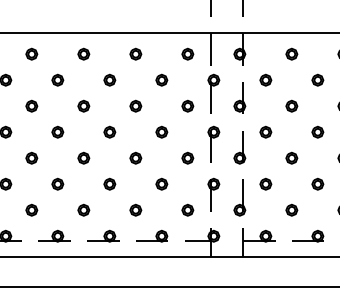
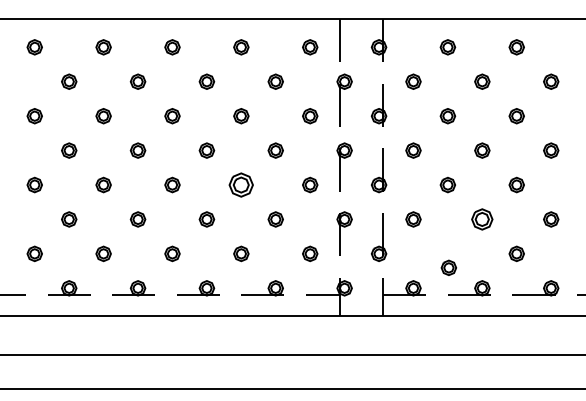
part: (135, 157) -> (241, 184), size x1.6
part: (317, 184) -> (482, 219), size x1.4
part: (291, 209) -> (448, 267), moved

